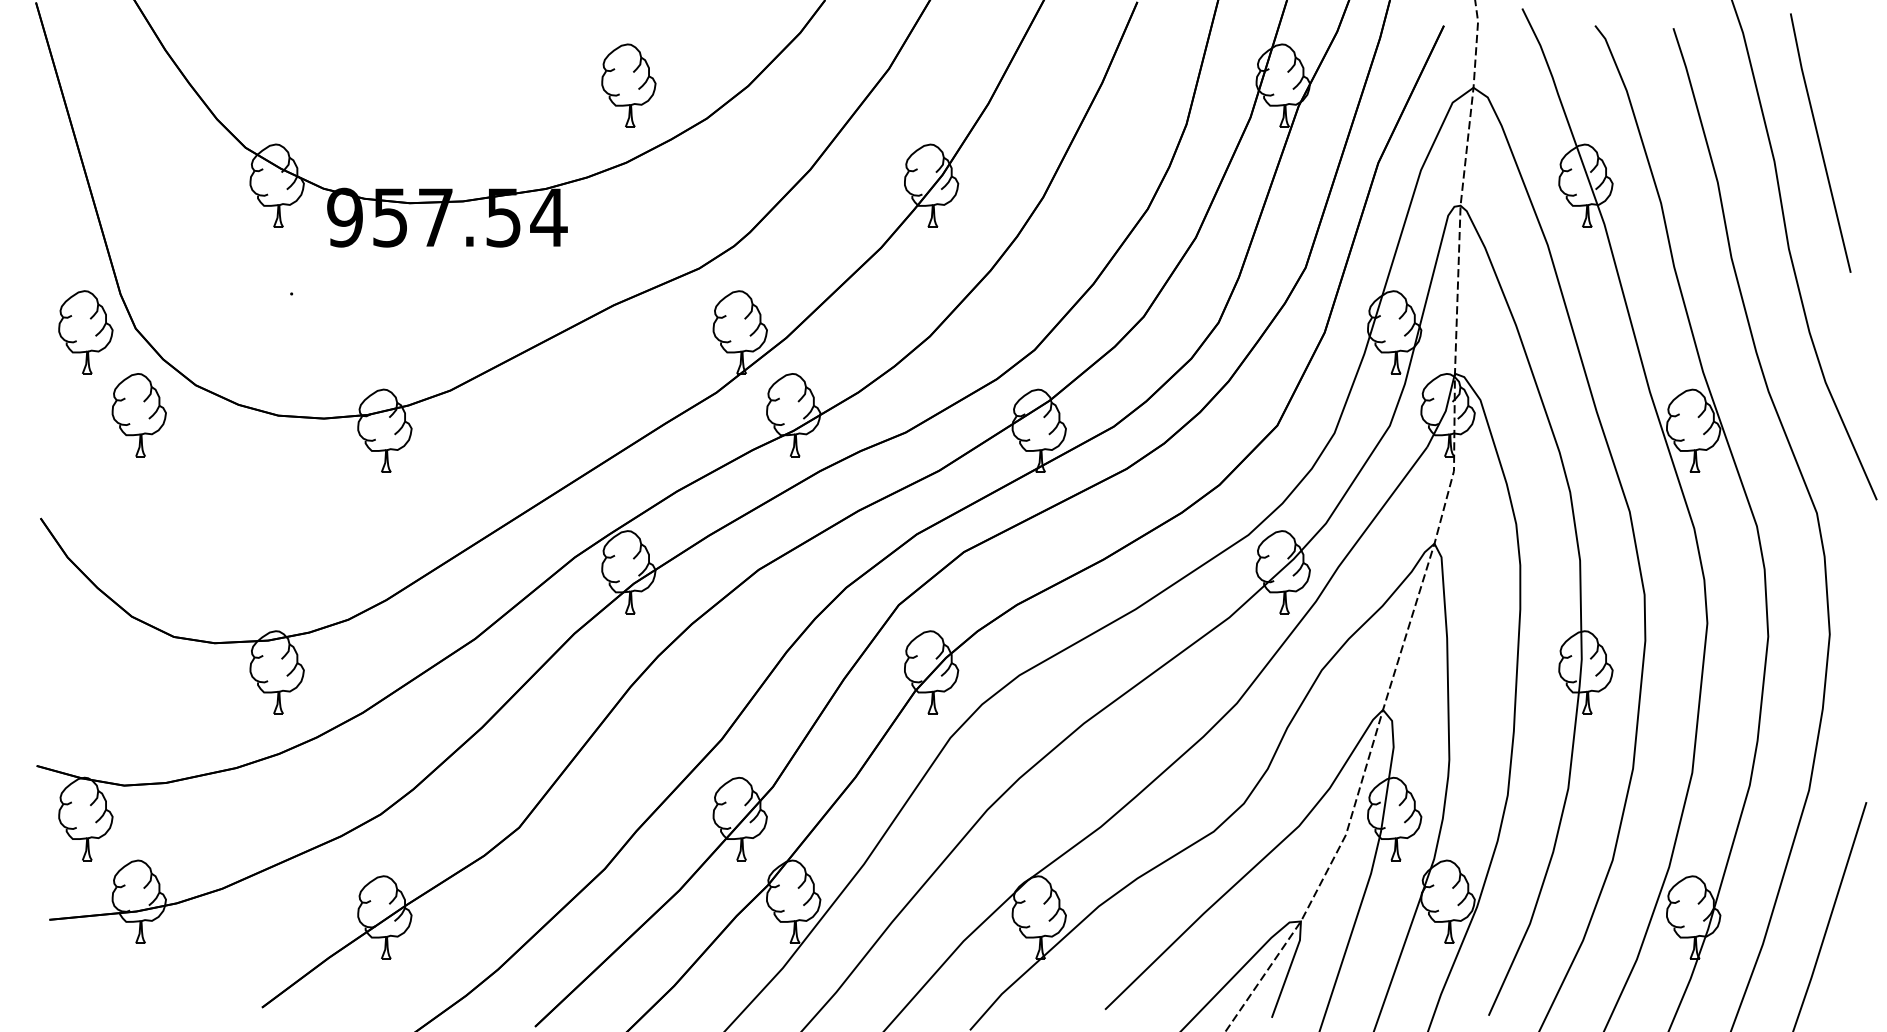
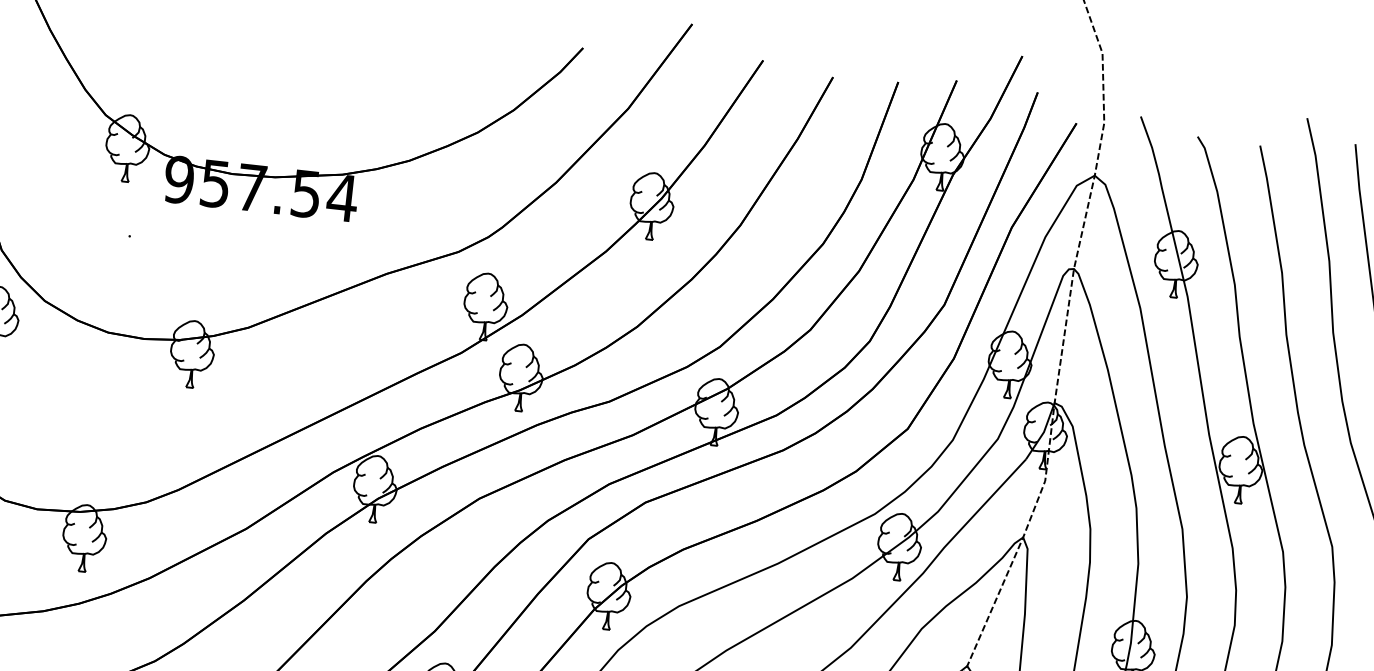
part: (628, 85) -> (418, 99), removed

